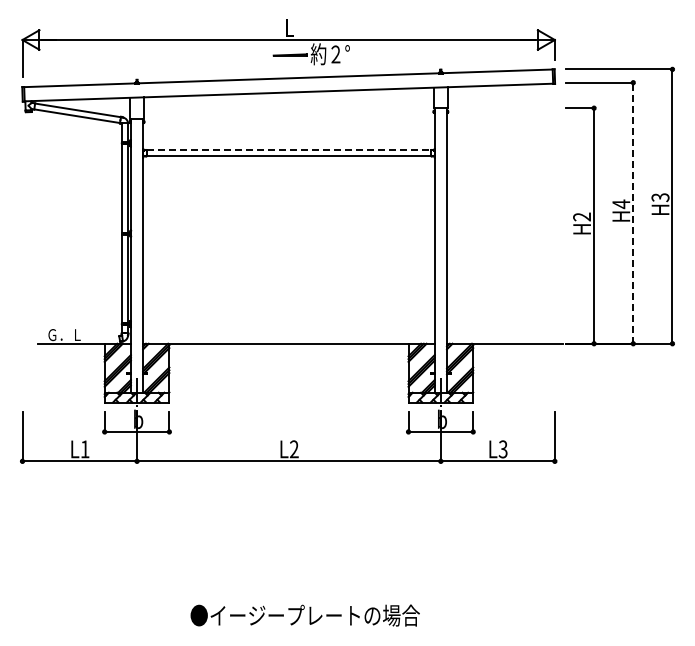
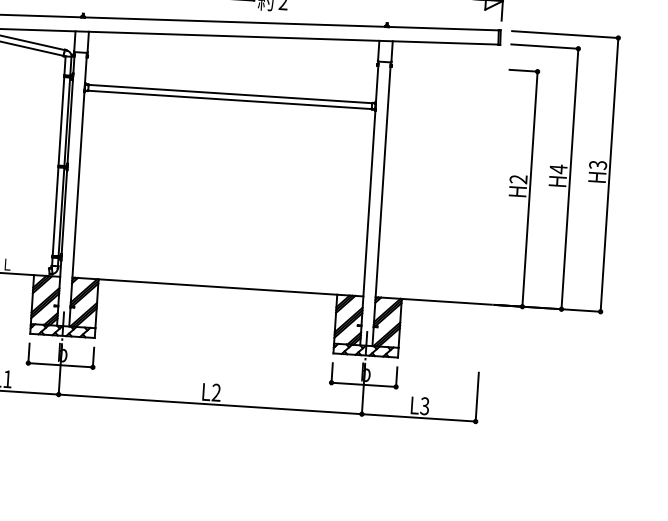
line: (289, 150) -> (230, 94), dashed -> solid
line: (633, 213) -> (570, 179), dashed -> solid

